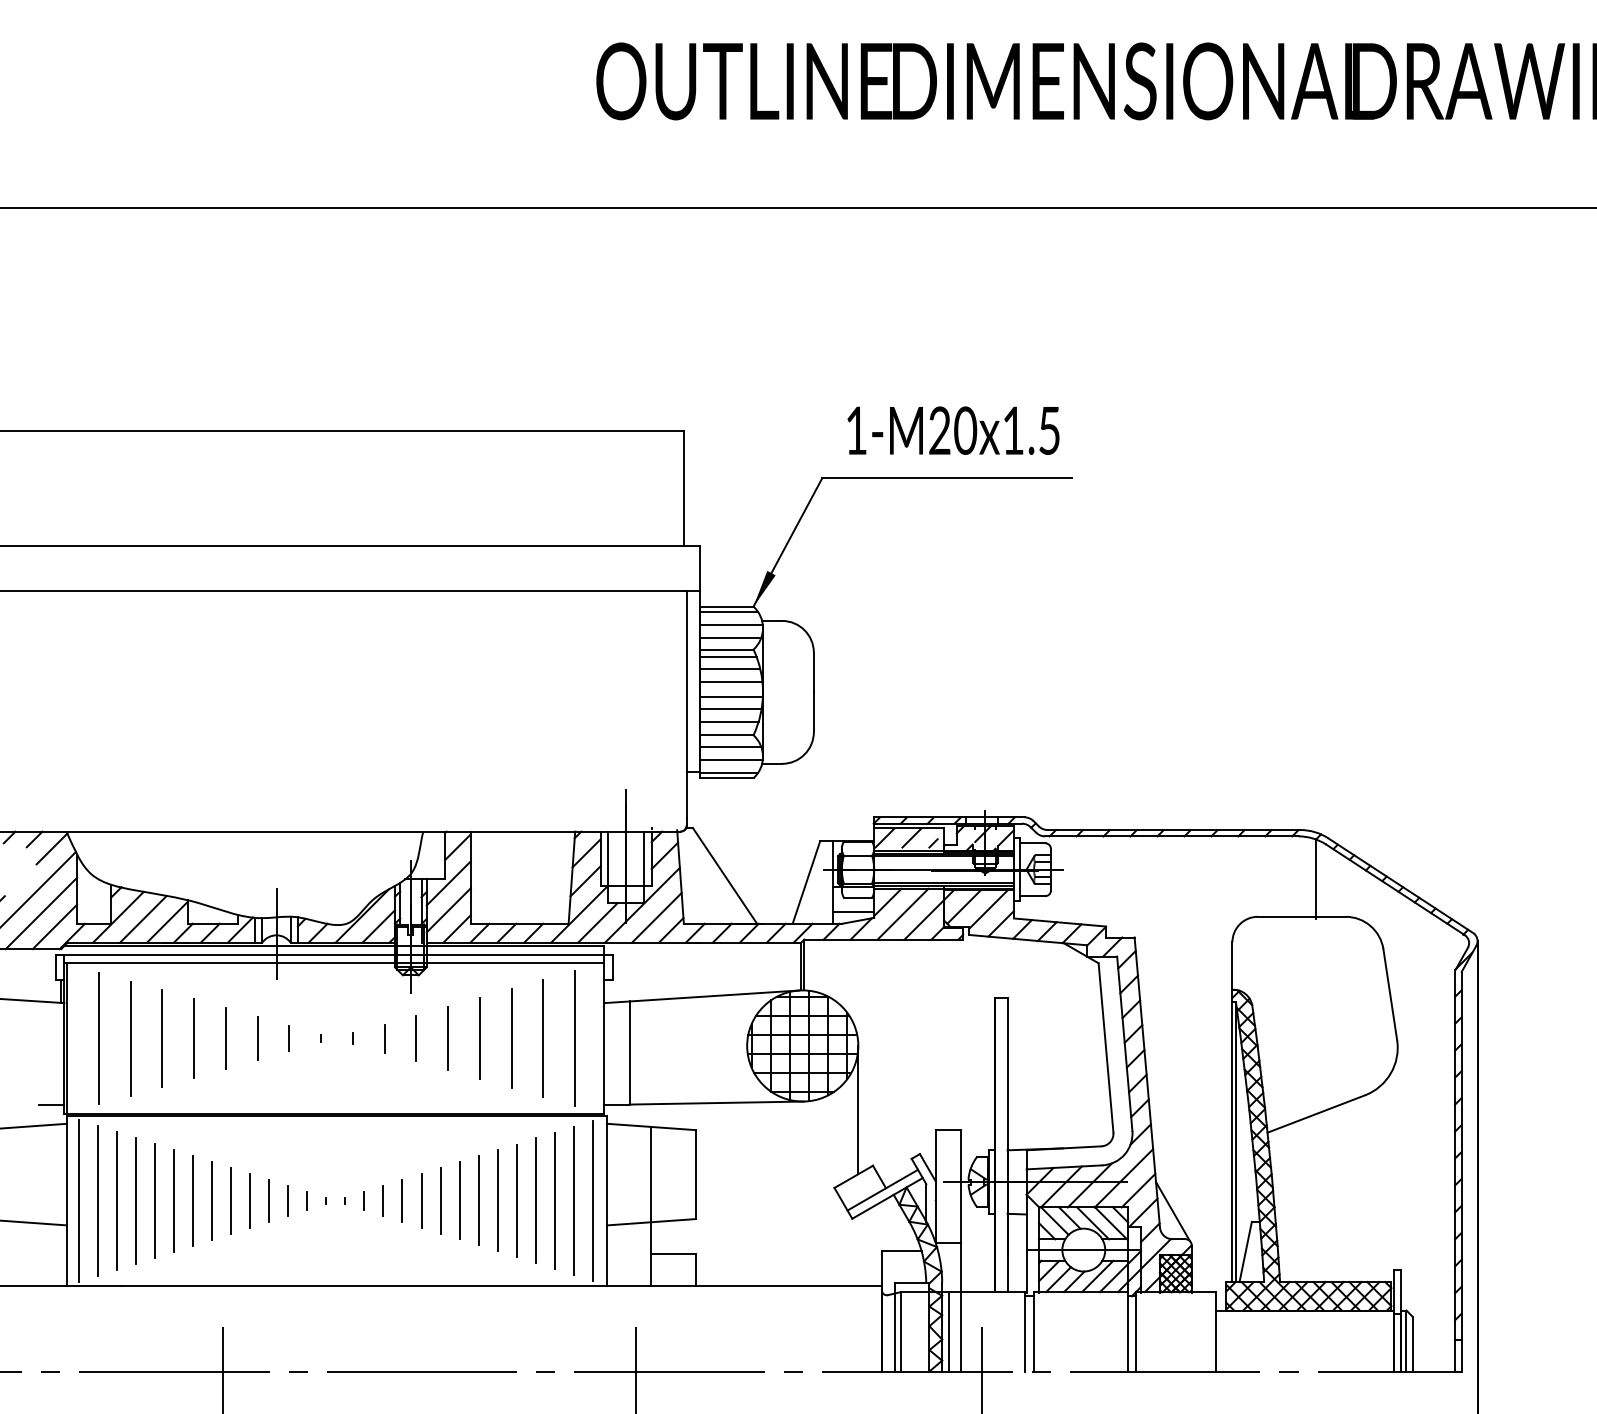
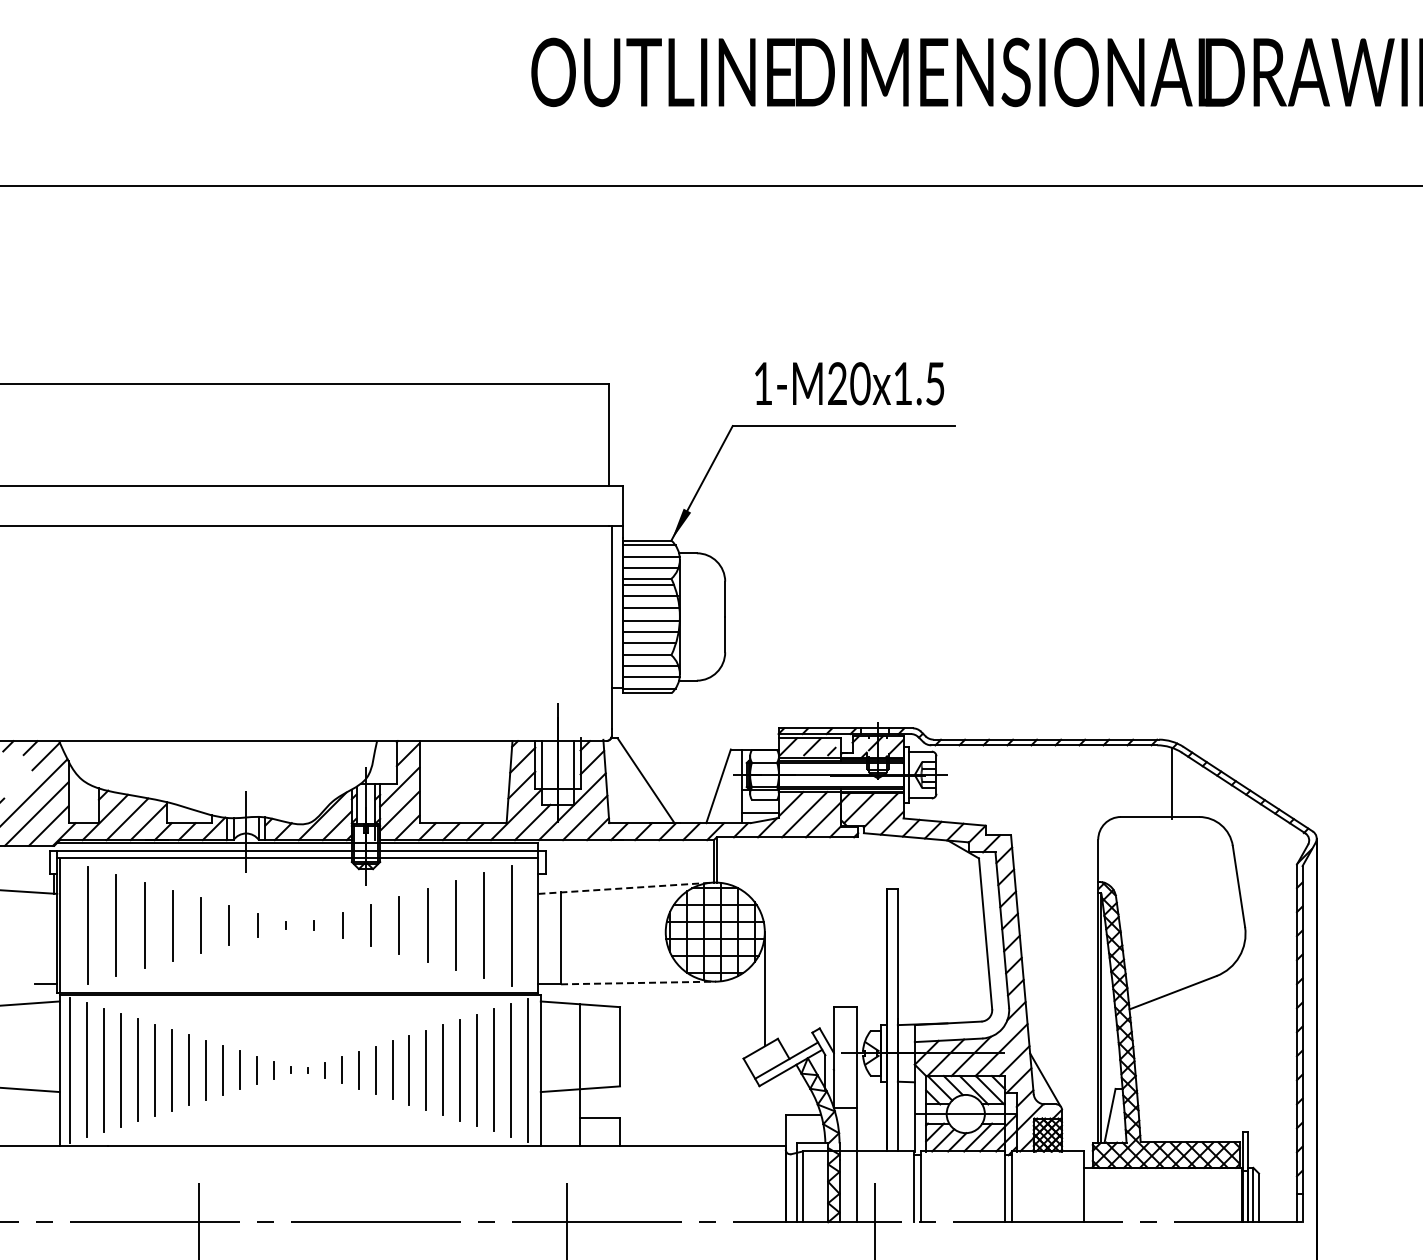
line: (702, 997) -> (625, 888), solid -> dashed
line: (716, 1102) -> (638, 982), solid -> dashed
line: (948, 1331) -> (845, 1186), removed

